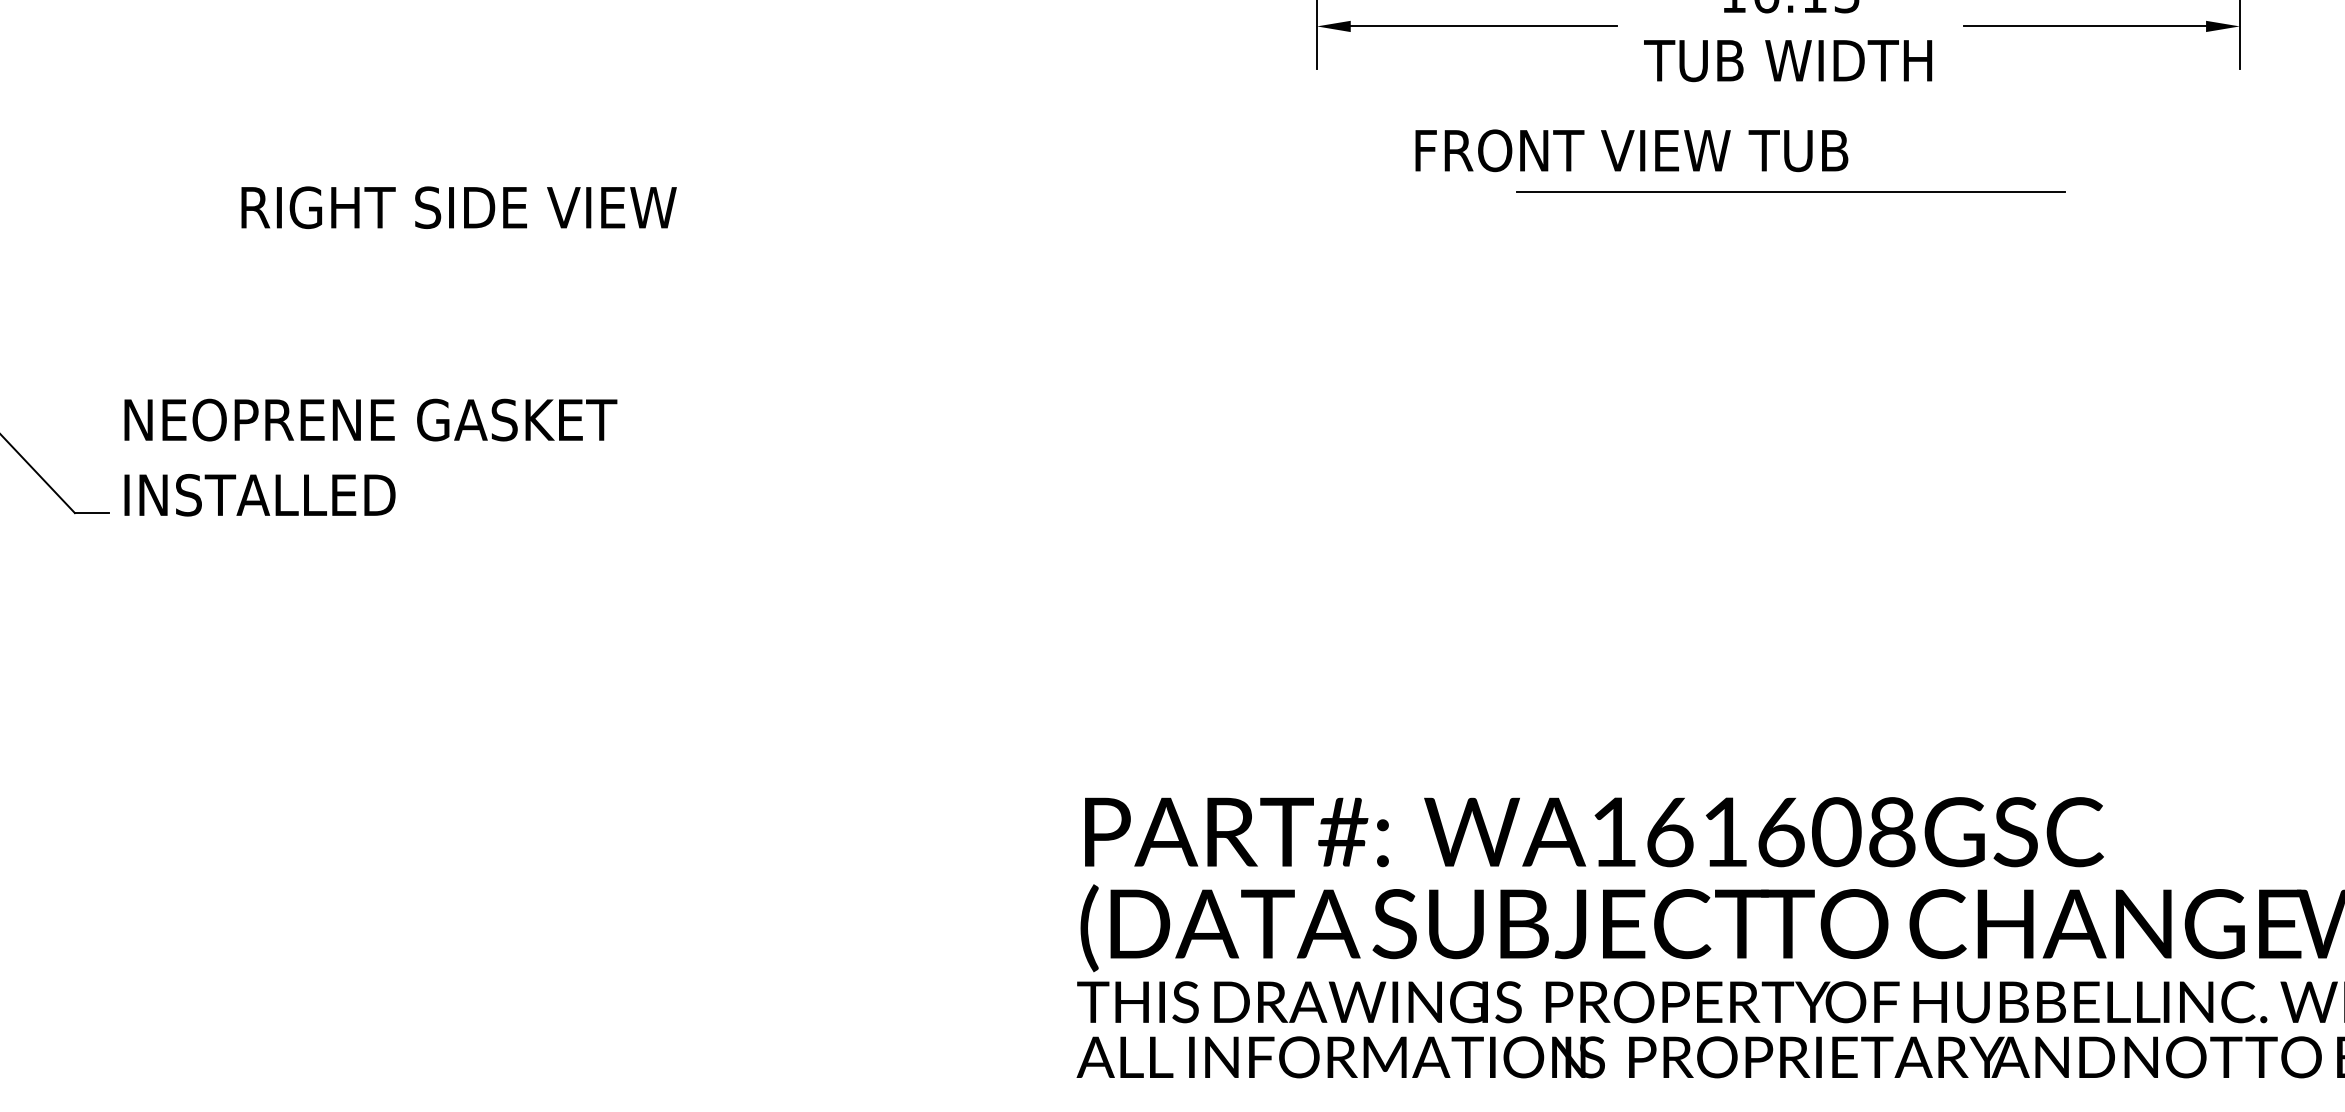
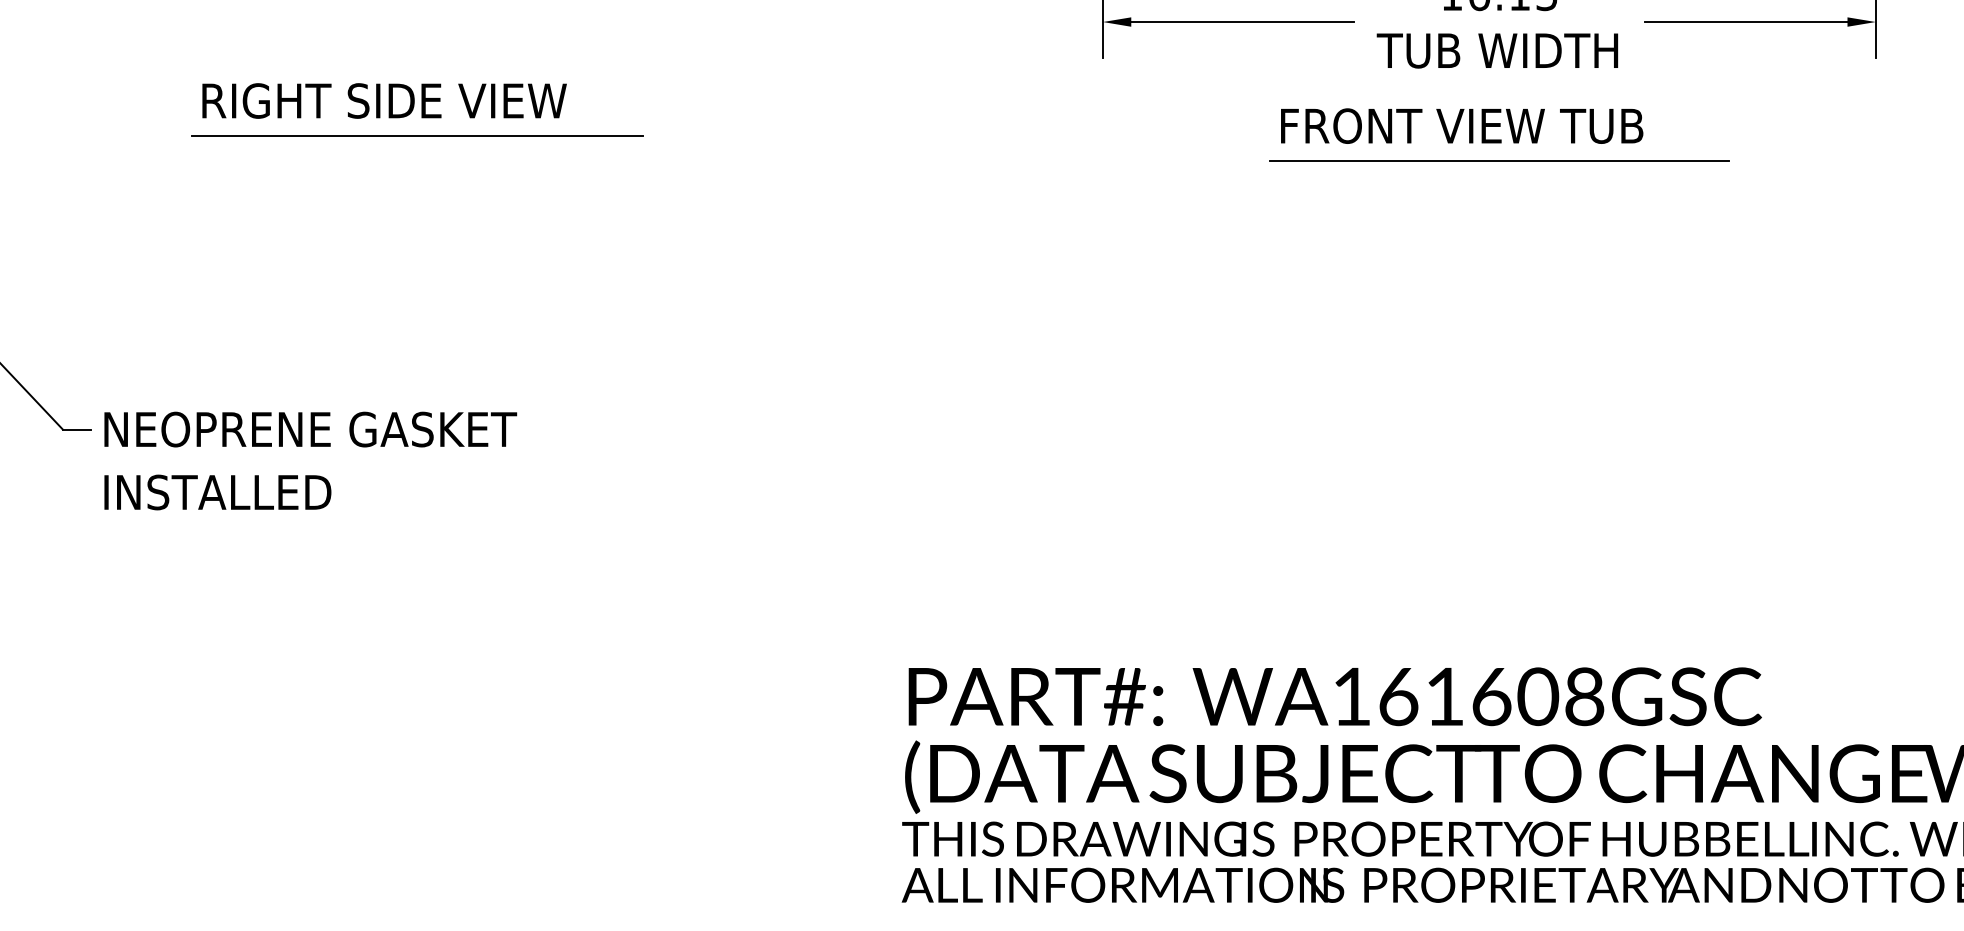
text: (1631, 150) -> (1461, 125), moved
line: (497, 161) -> (416, 135), added
text: (458, 207) -> (384, 100), moved
text: (370, 457) -> (310, 460), moved

